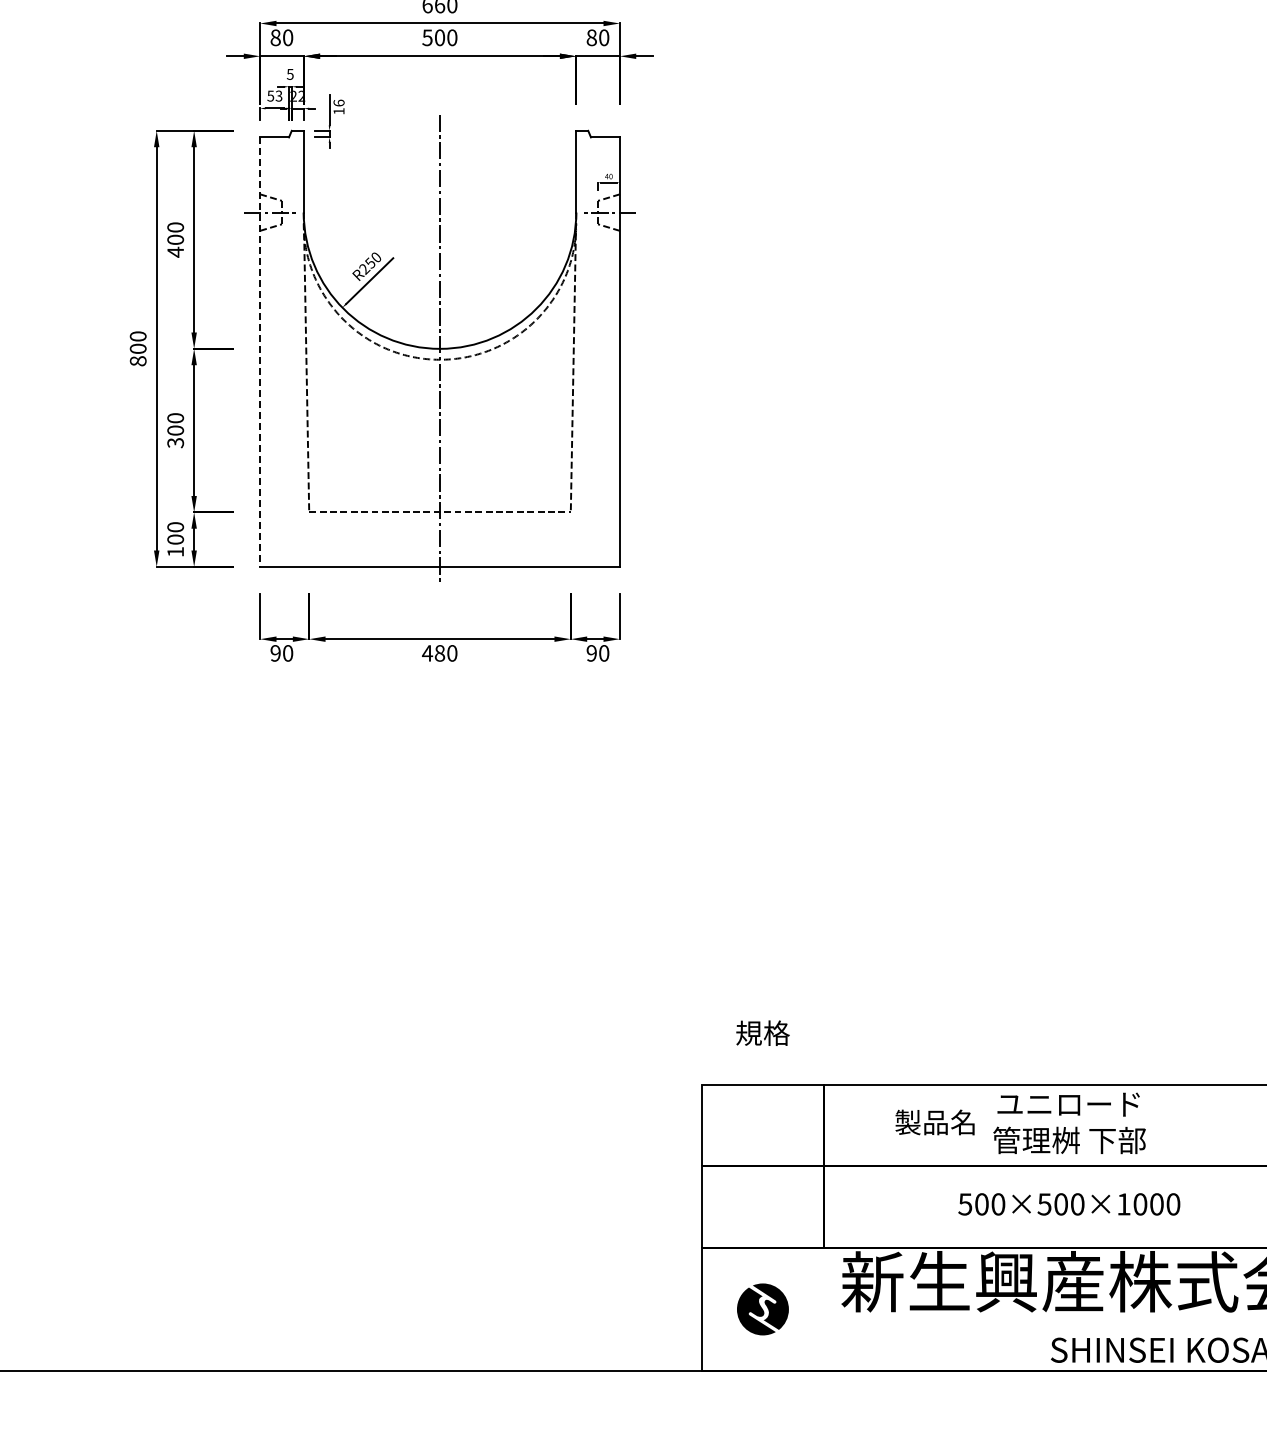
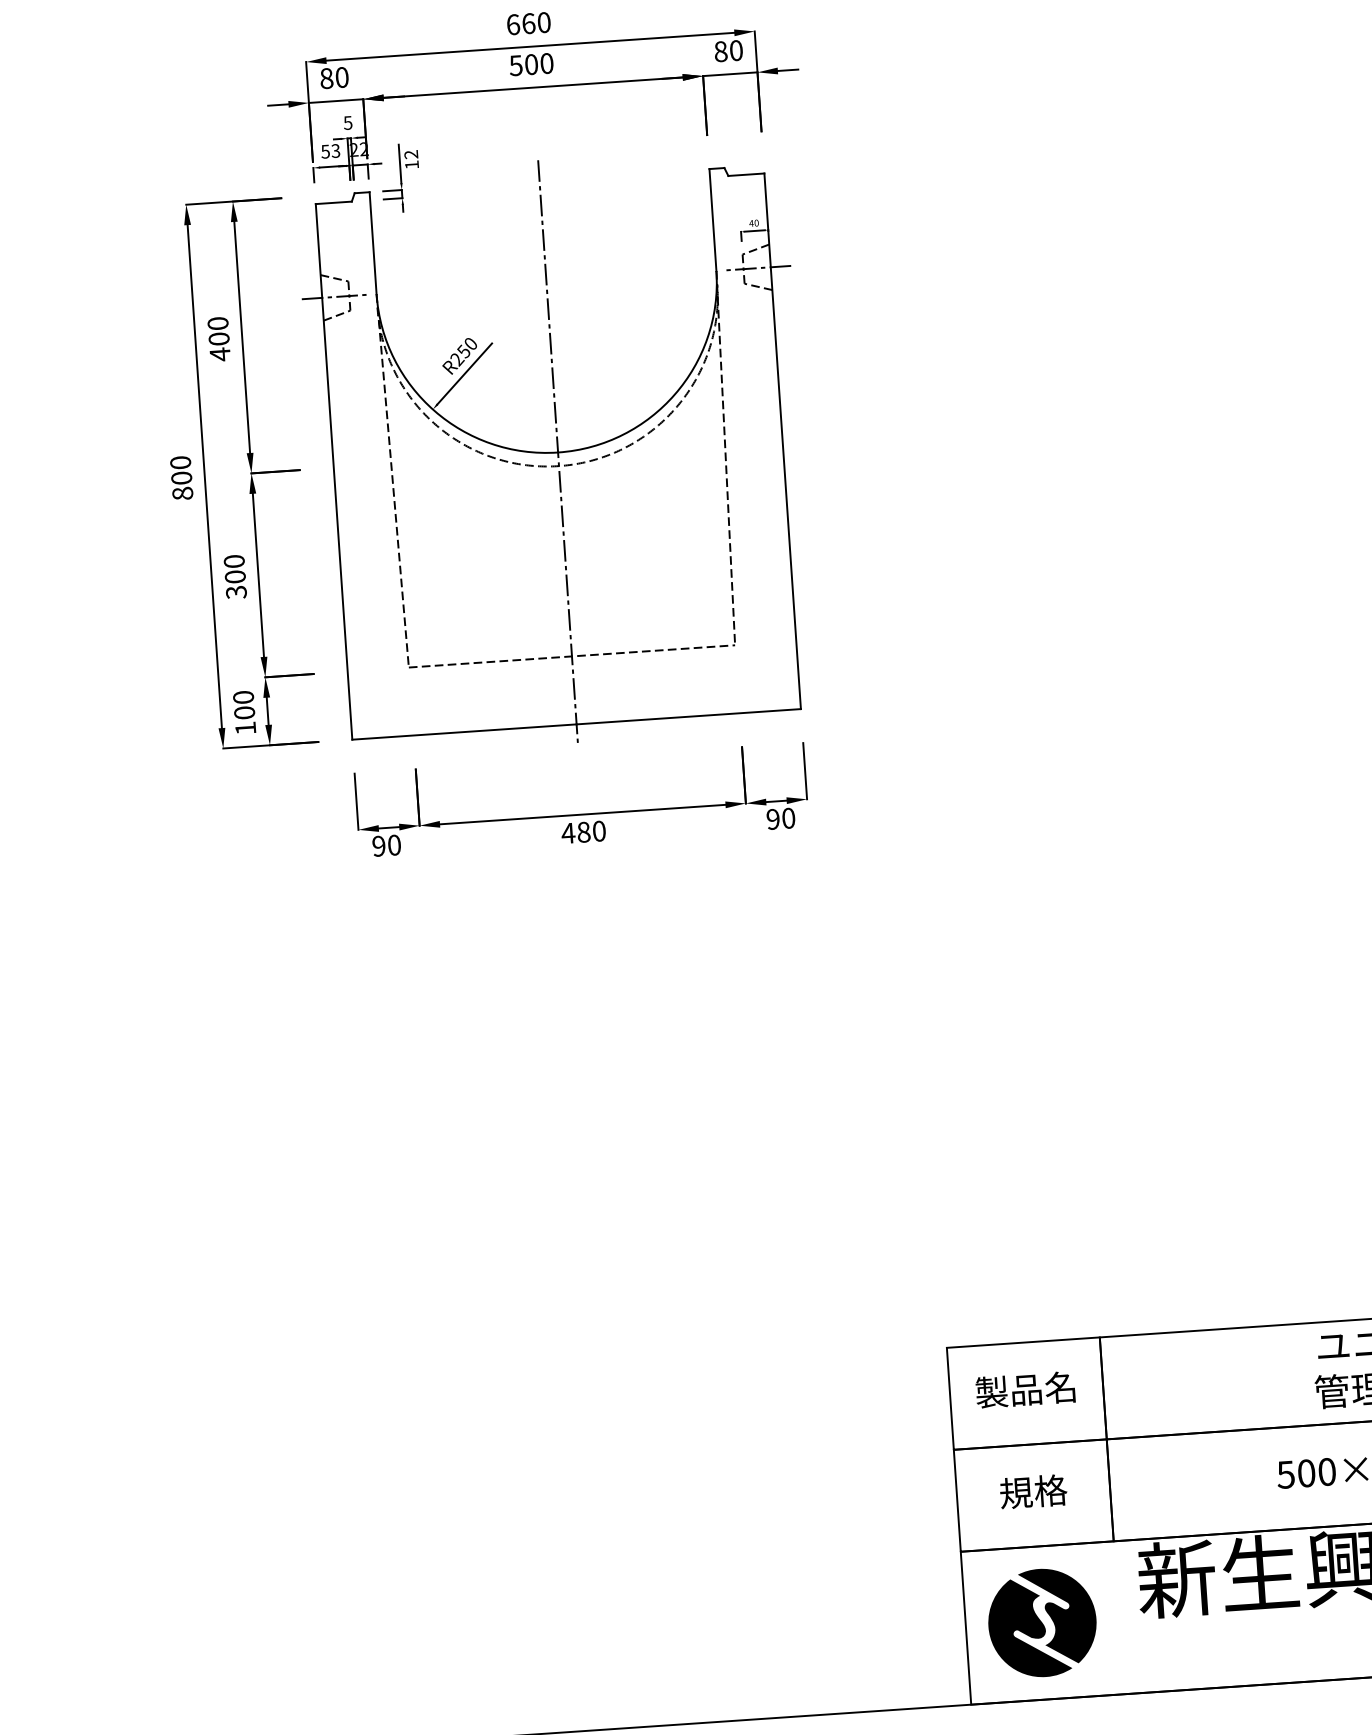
text: (338, 102) -> (410, 153), 16 -> 12
line: (260, 352) -> (334, 472), dashed -> solid
text: (762, 1032) -> (1032, 1490), moved
text: (934, 1122) -> (1024, 1389), moved
part: (762, 1309) -> (1041, 1623), size x1.67

